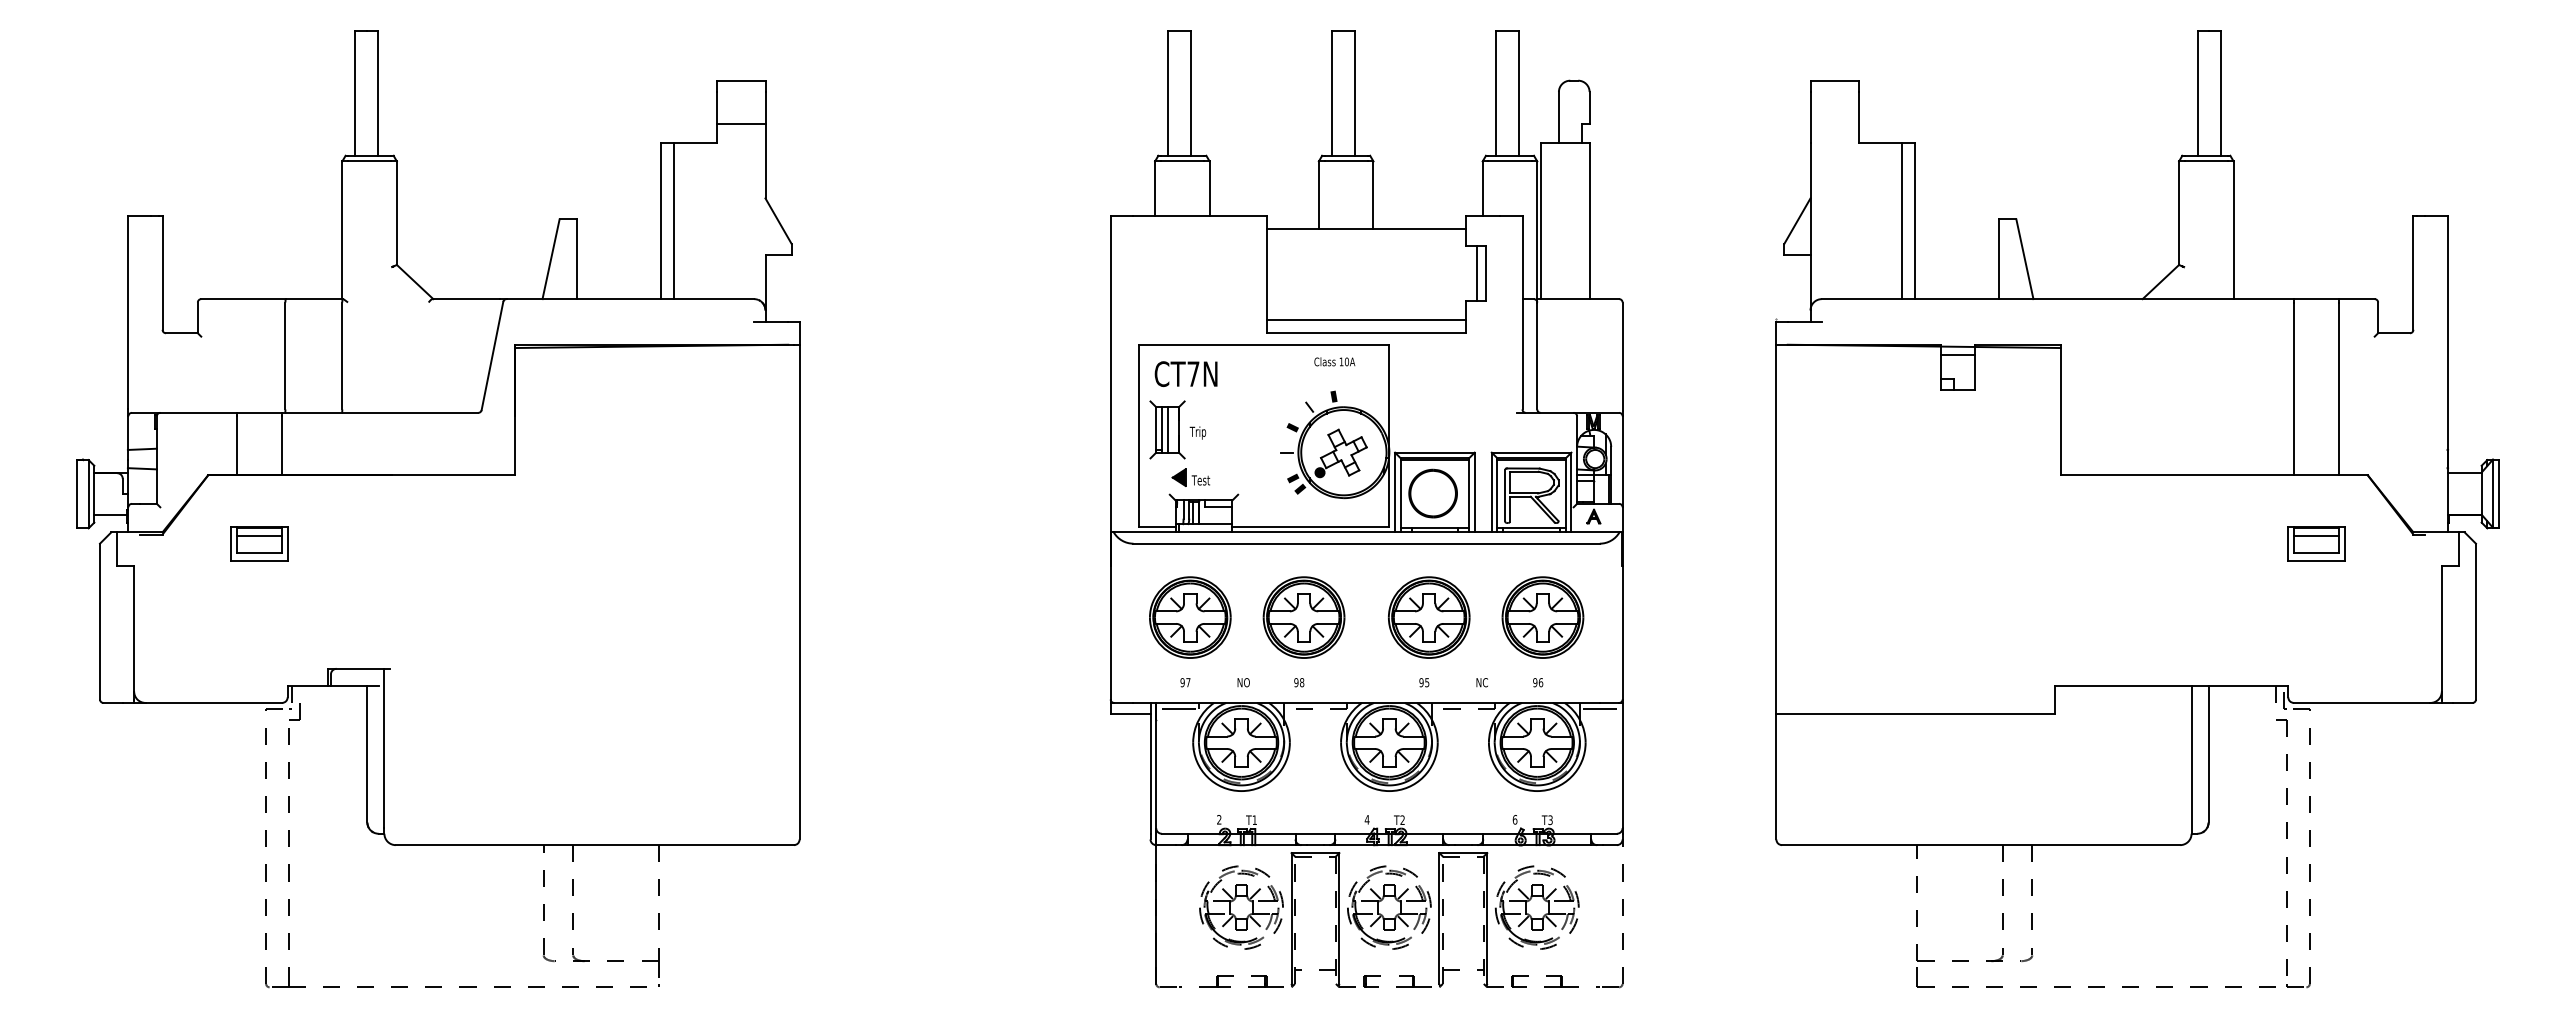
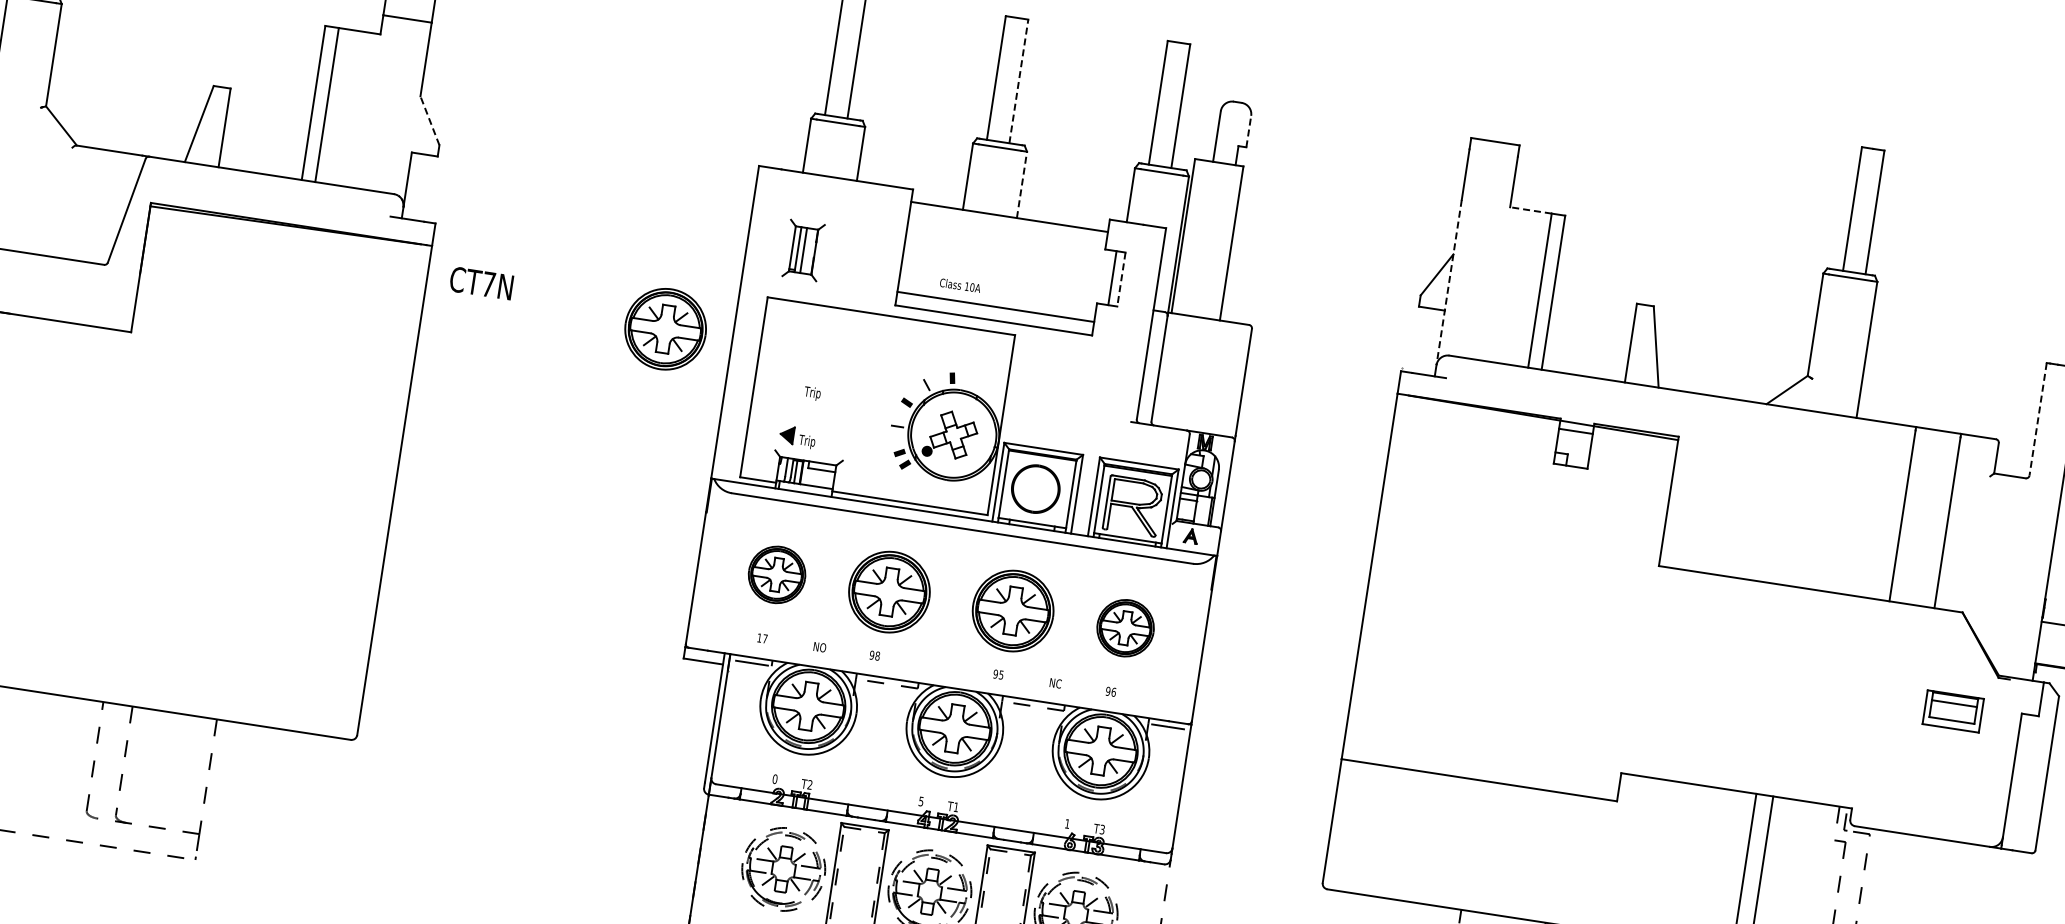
line: (1354, 93) -> (1018, 81), solid -> dashed
line: (1589, 108) -> (1248, 132), solid -> dashed
line: (1879, 143) -> (1529, 210), solid -> dashed
line: (1373, 195) -> (1021, 185), solid -> dashed
line: (778, 220) -> (429, 120), solid -> dashed
line: (1810, 226) -> (1449, 282), solid -> dashed
line: (2413, 272) -> (2038, 418), solid -> dashed
line: (1486, 274) -> (1121, 280), solid -> dashed
text: (1334, 361) -> (960, 285), moved
text: (1185, 373) -> (480, 282), moved
part: (1042, 391) -> (665, 329), added
part: (1167, 429) -> (803, 250), moved
text: (1203, 481) -> (810, 442), Test -> Trip
part: (2316, 543) -> (1953, 711), moved
part: (1190, 617) -> (777, 574), size x0.7
part: (1542, 617) -> (1125, 628), size x0.7
text: (1182, 682) -> (759, 637), 97 -> 17
text: (1219, 819) -> (775, 778), 2 -> 0
text: (1254, 819) -> (809, 784), T1 -> T2
text: (1366, 819) -> (920, 801), 4 -> 5
text: (1402, 819) -> (956, 806), T2 -> T1
text: (1514, 819) -> (1066, 823), 6 -> 1

